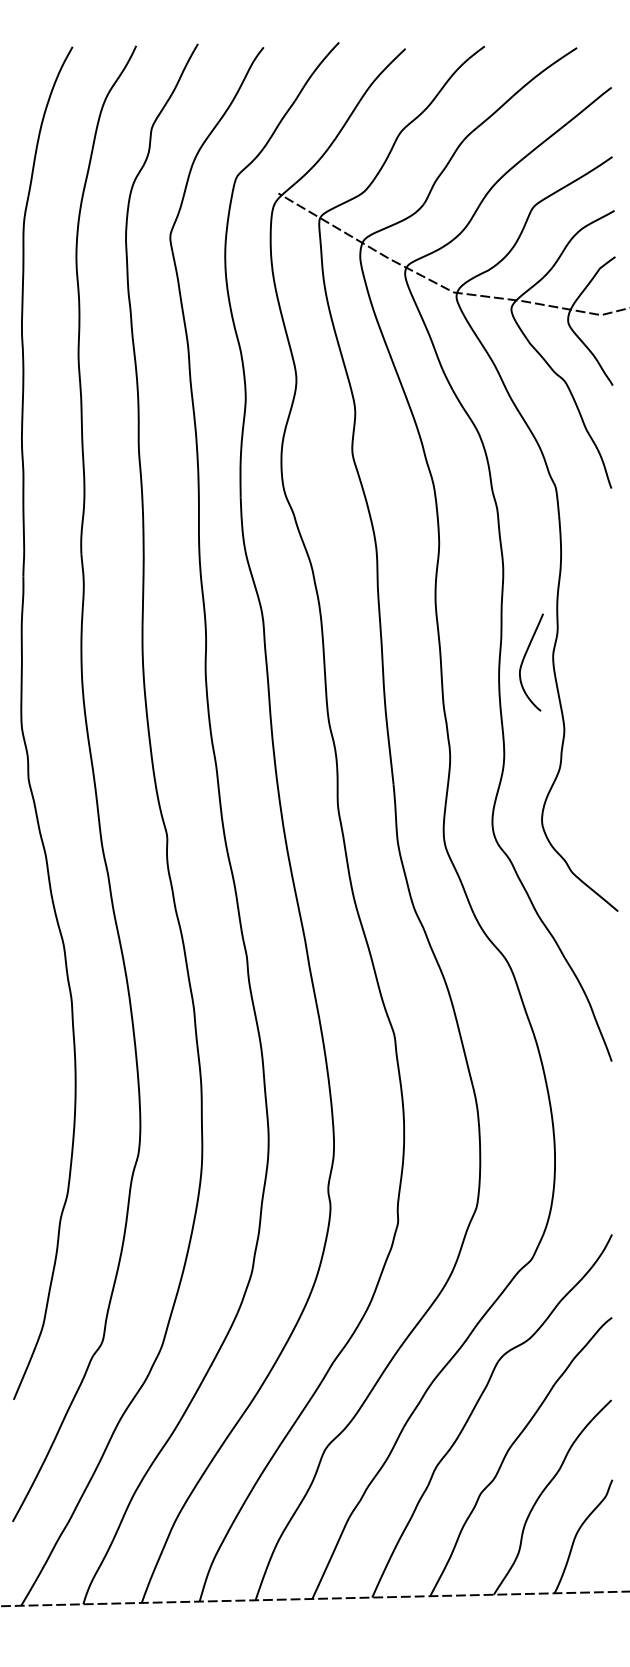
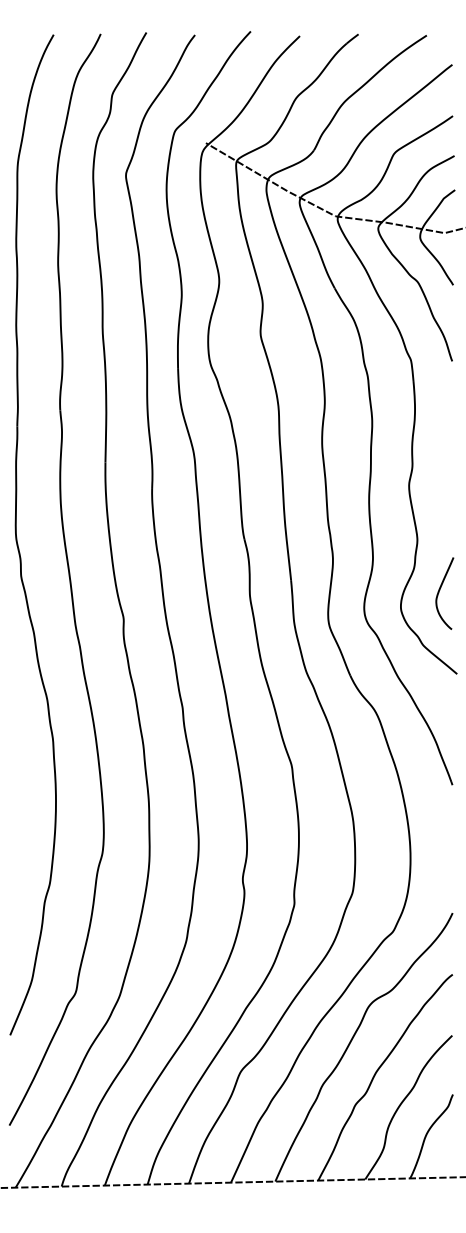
curve: (524, 659) -> (439, 591), moved

